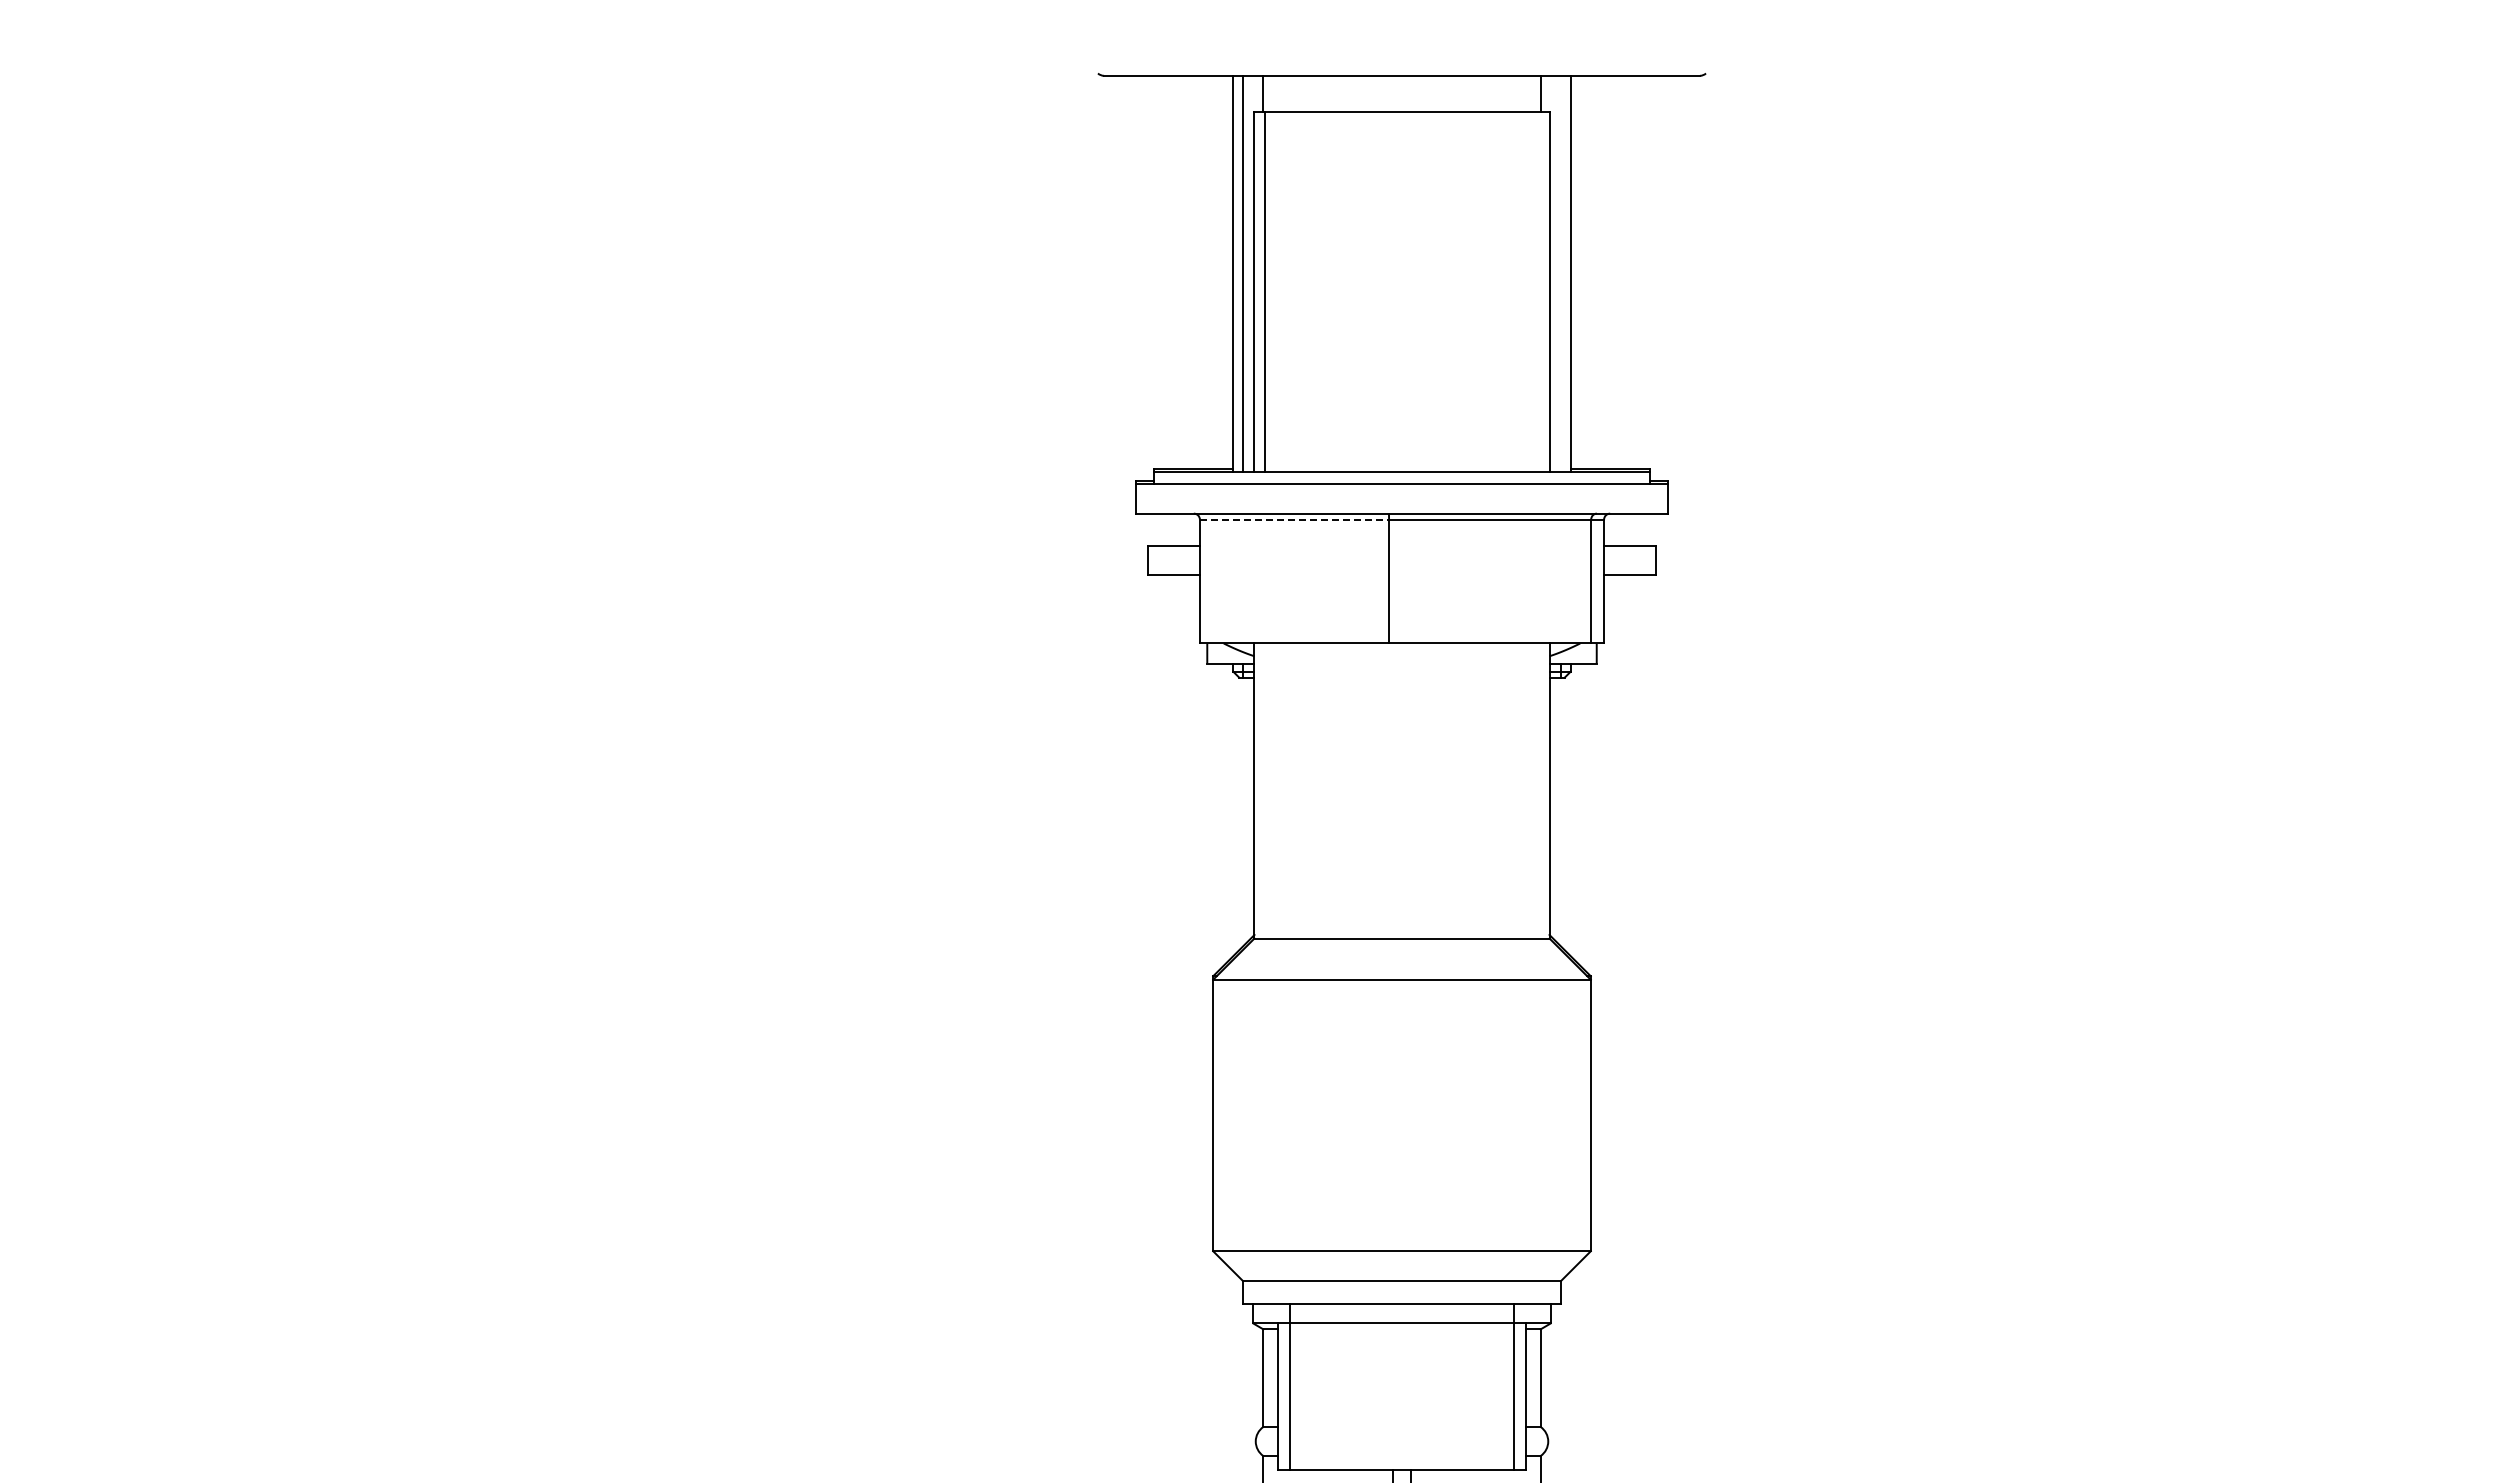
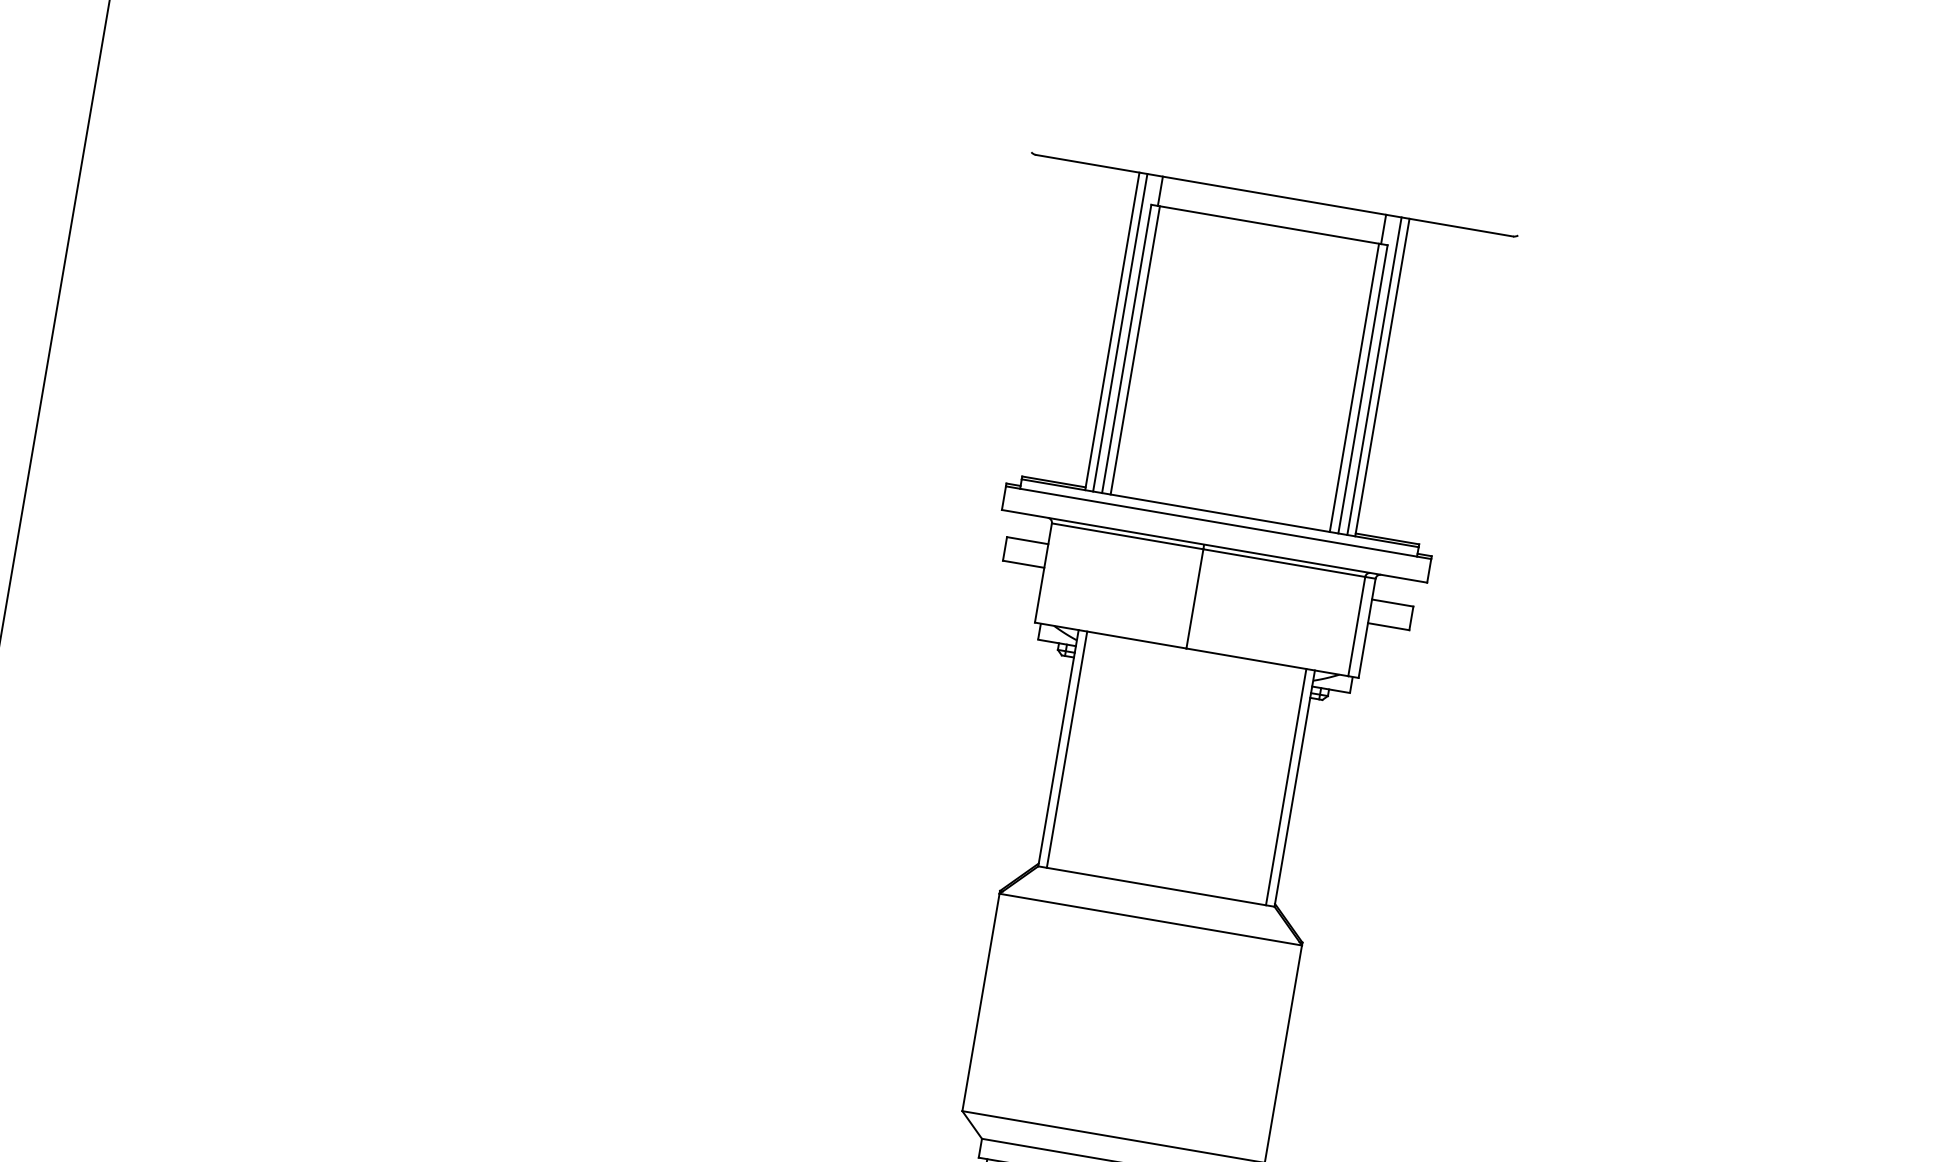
line: (1560, 273) -> (1374, 375), added
line: (1538, 292) -> (1354, 387), added
line: (1294, 519) -> (1127, 536), dashed -> solid
line: (1265, 790) -> (1067, 749), added
line: (1538, 790) -> (1285, 786), added

